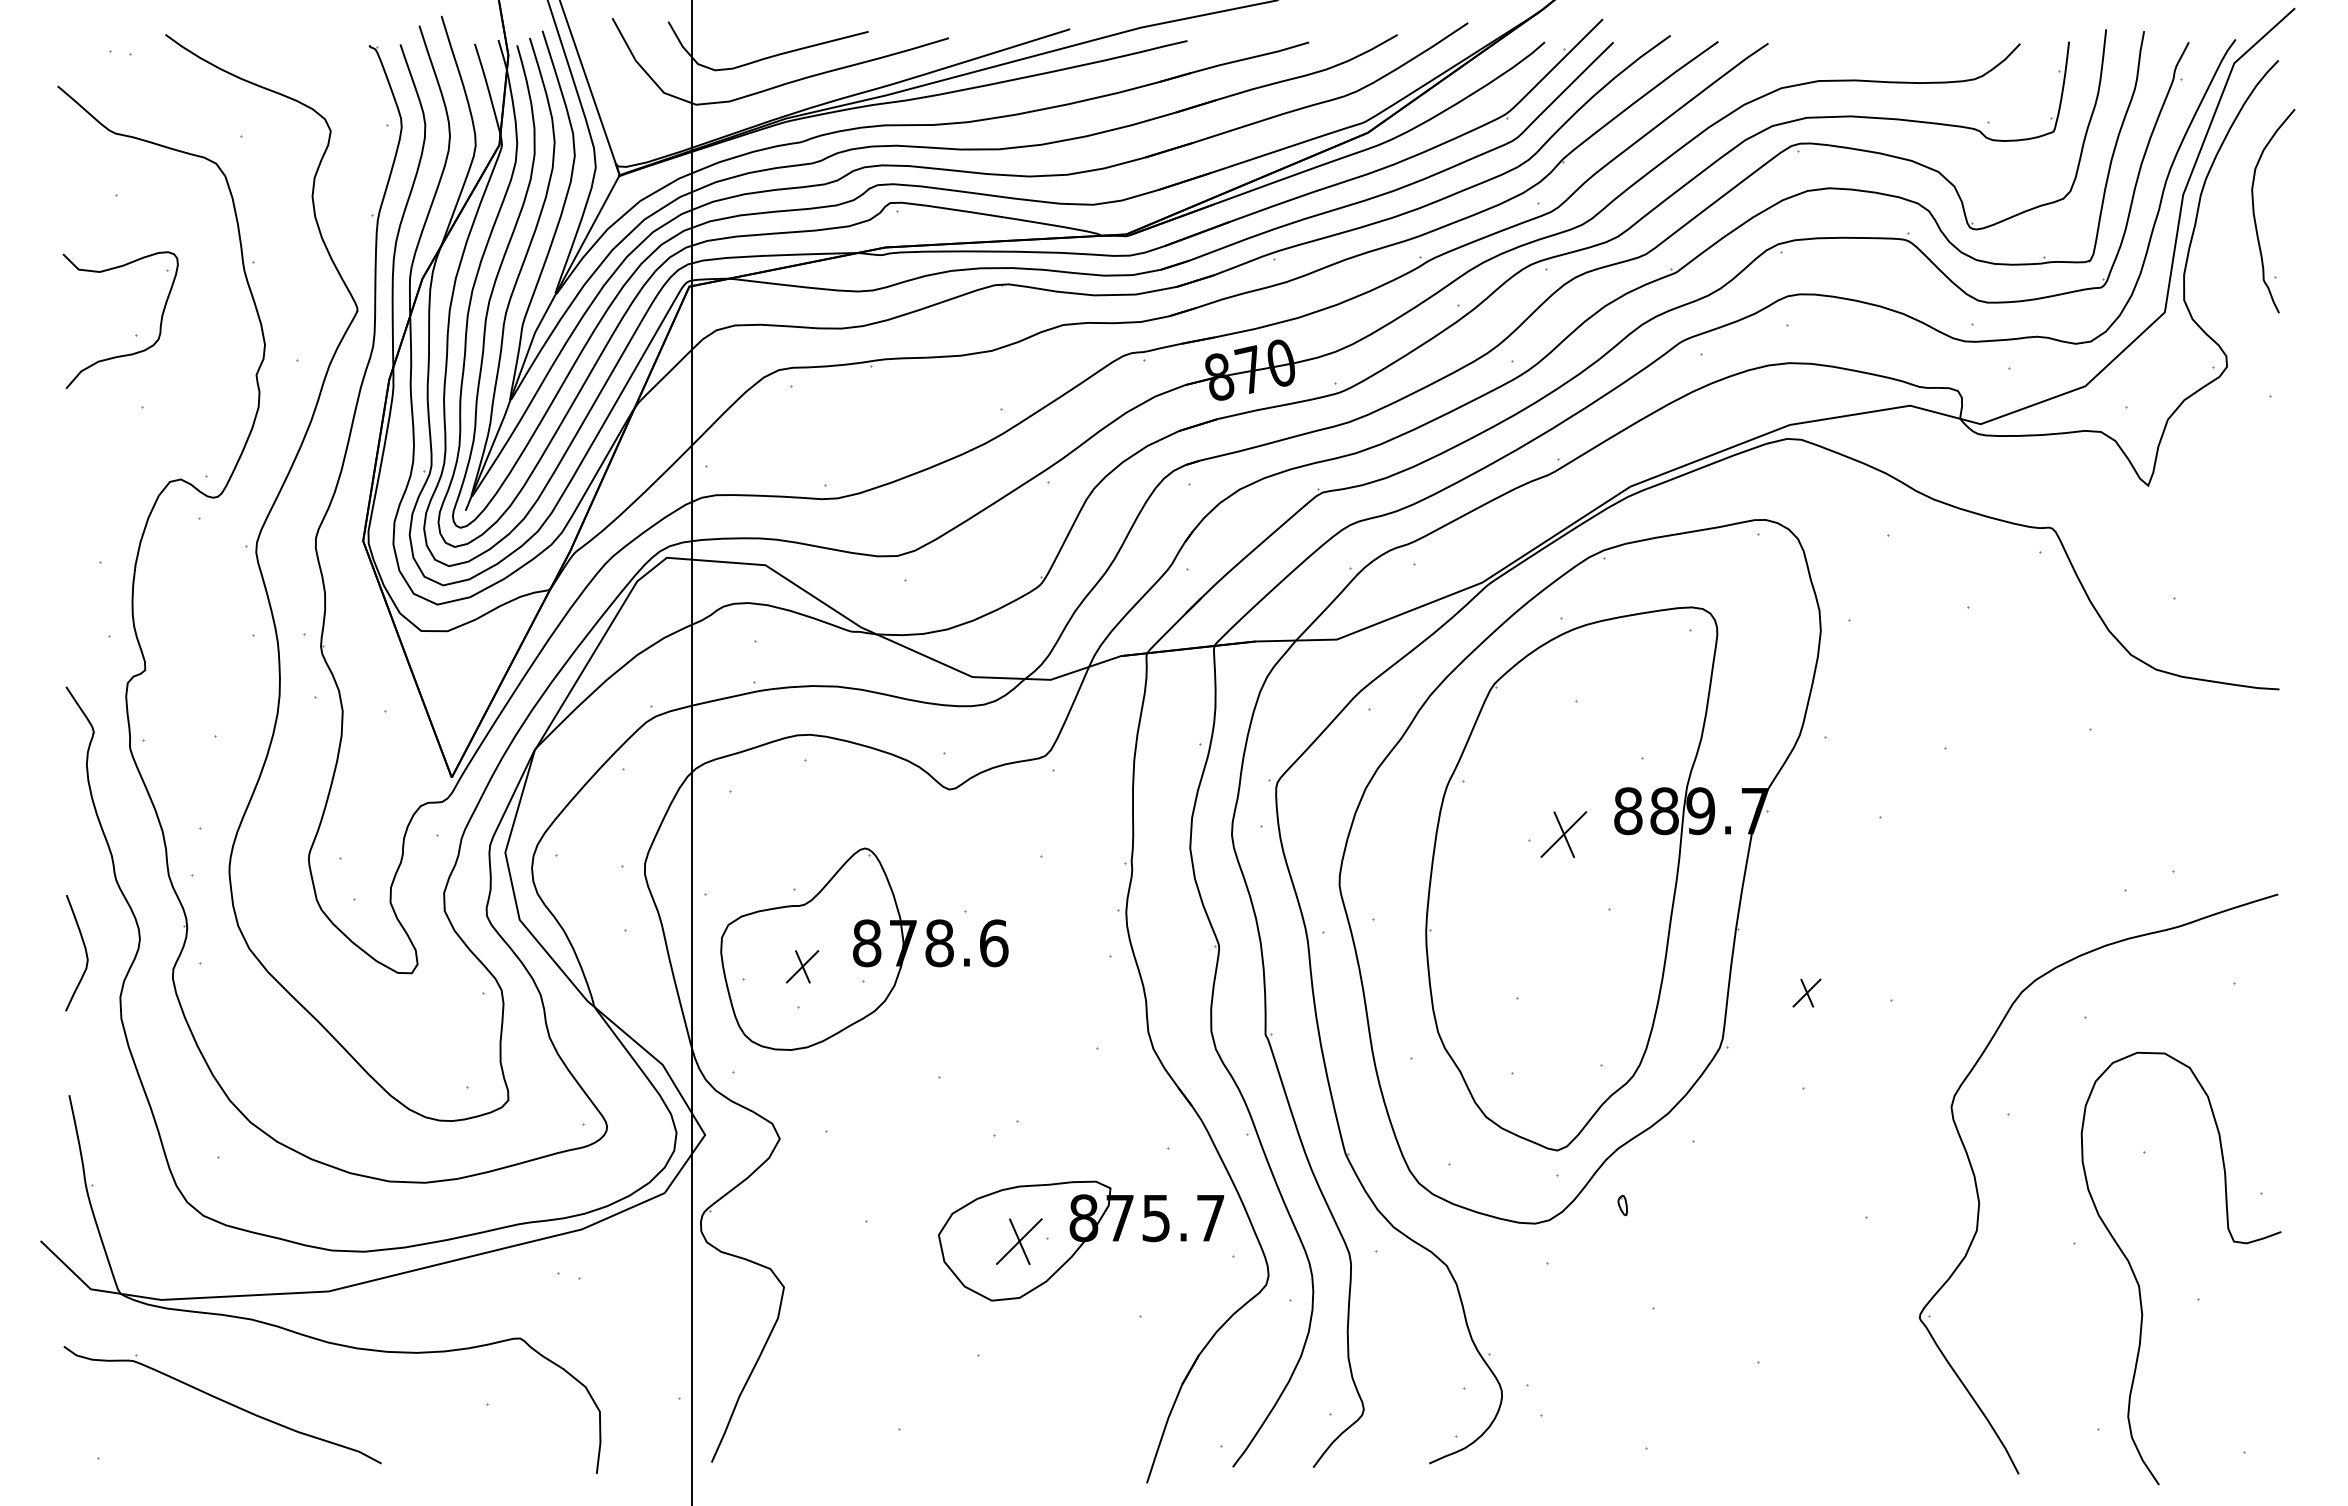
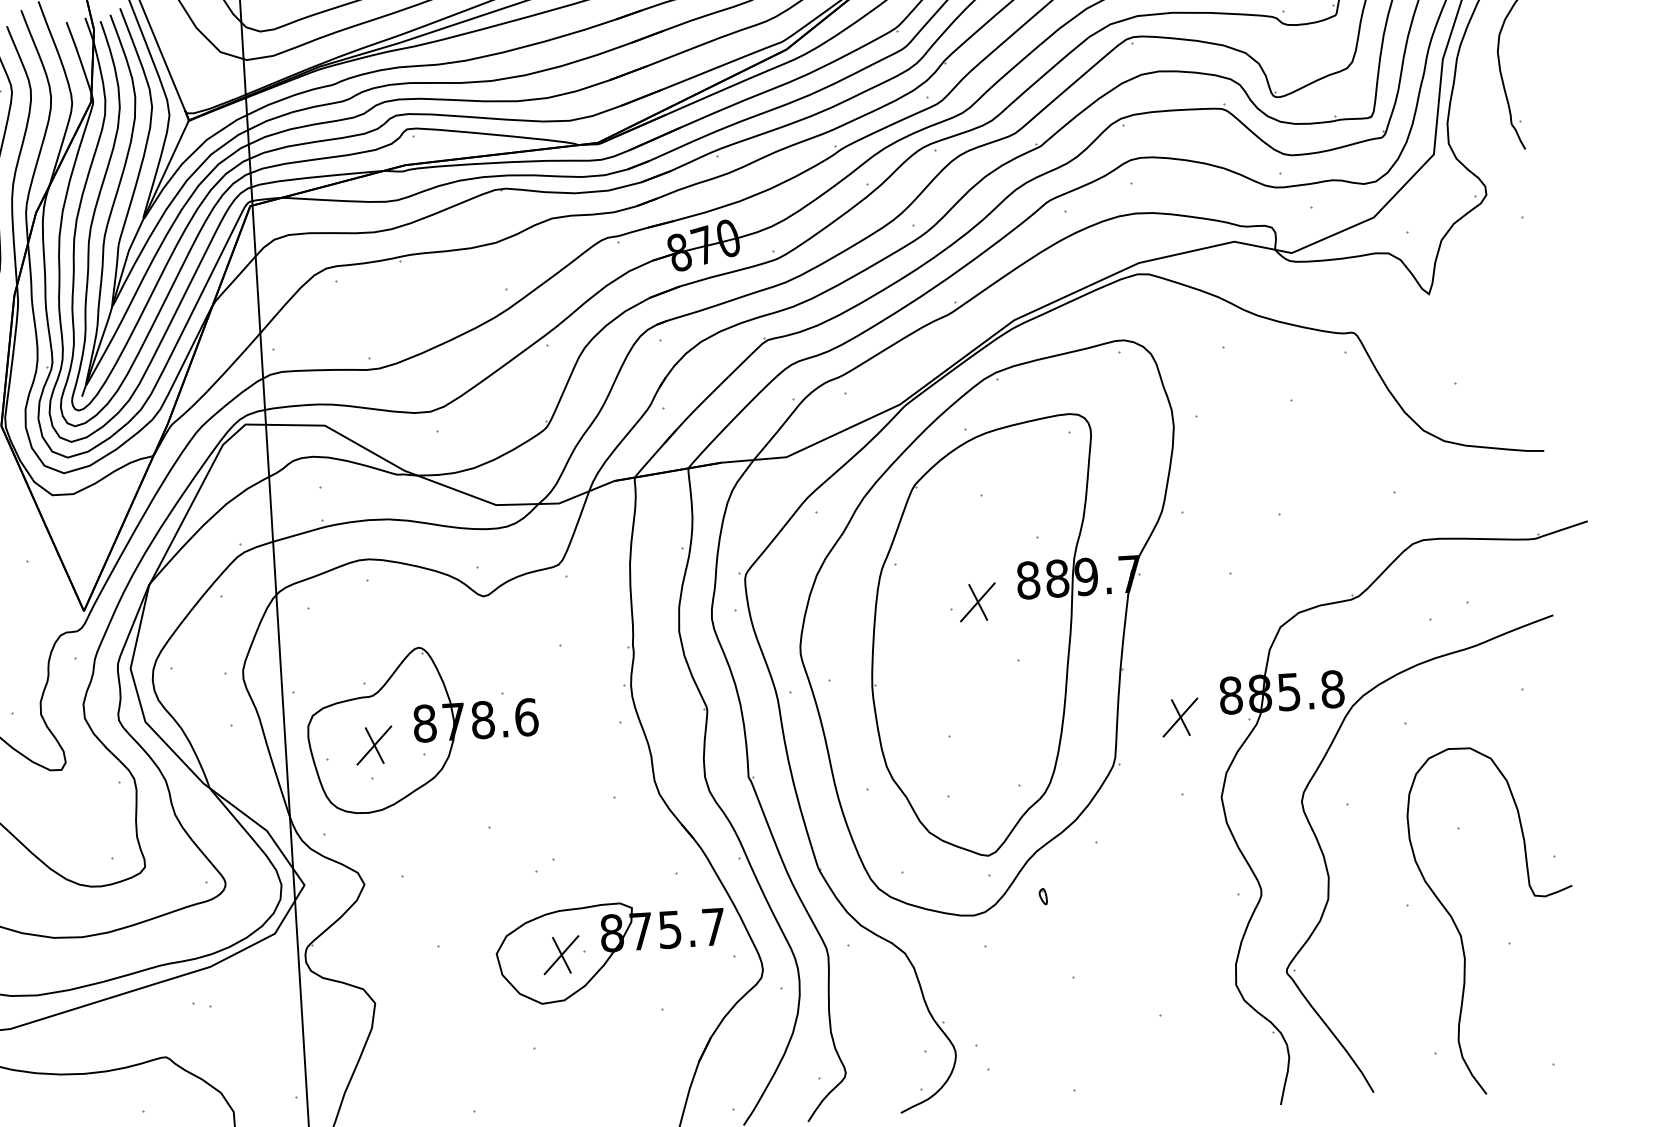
part: (802, 966) -> (374, 745), size x1.43
part: (2007, 991) -> (1341, 706), added
part: (1806, 992) -> (1180, 717), size x1.67

